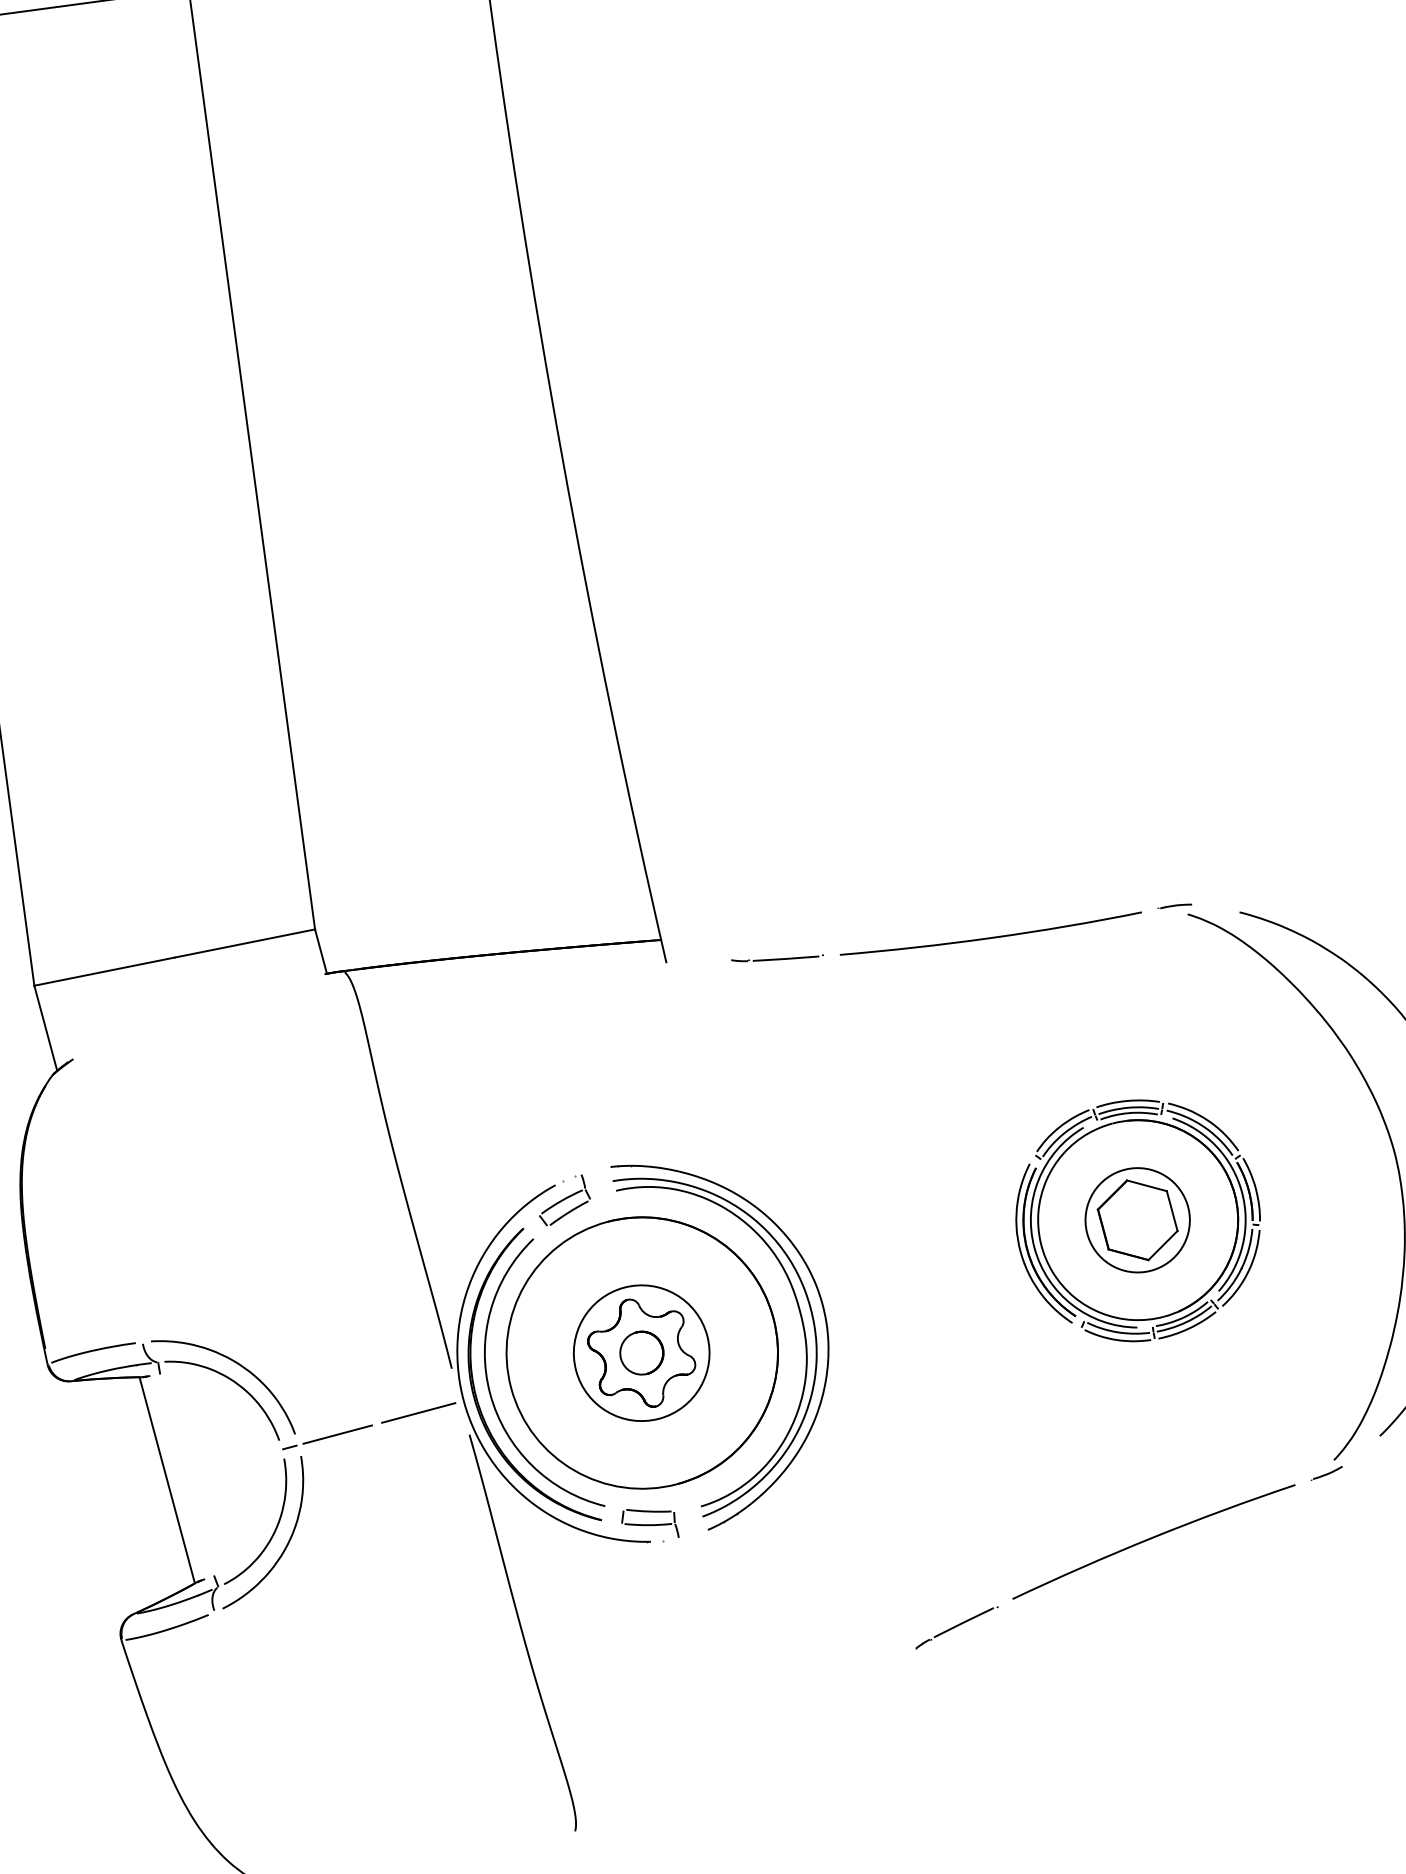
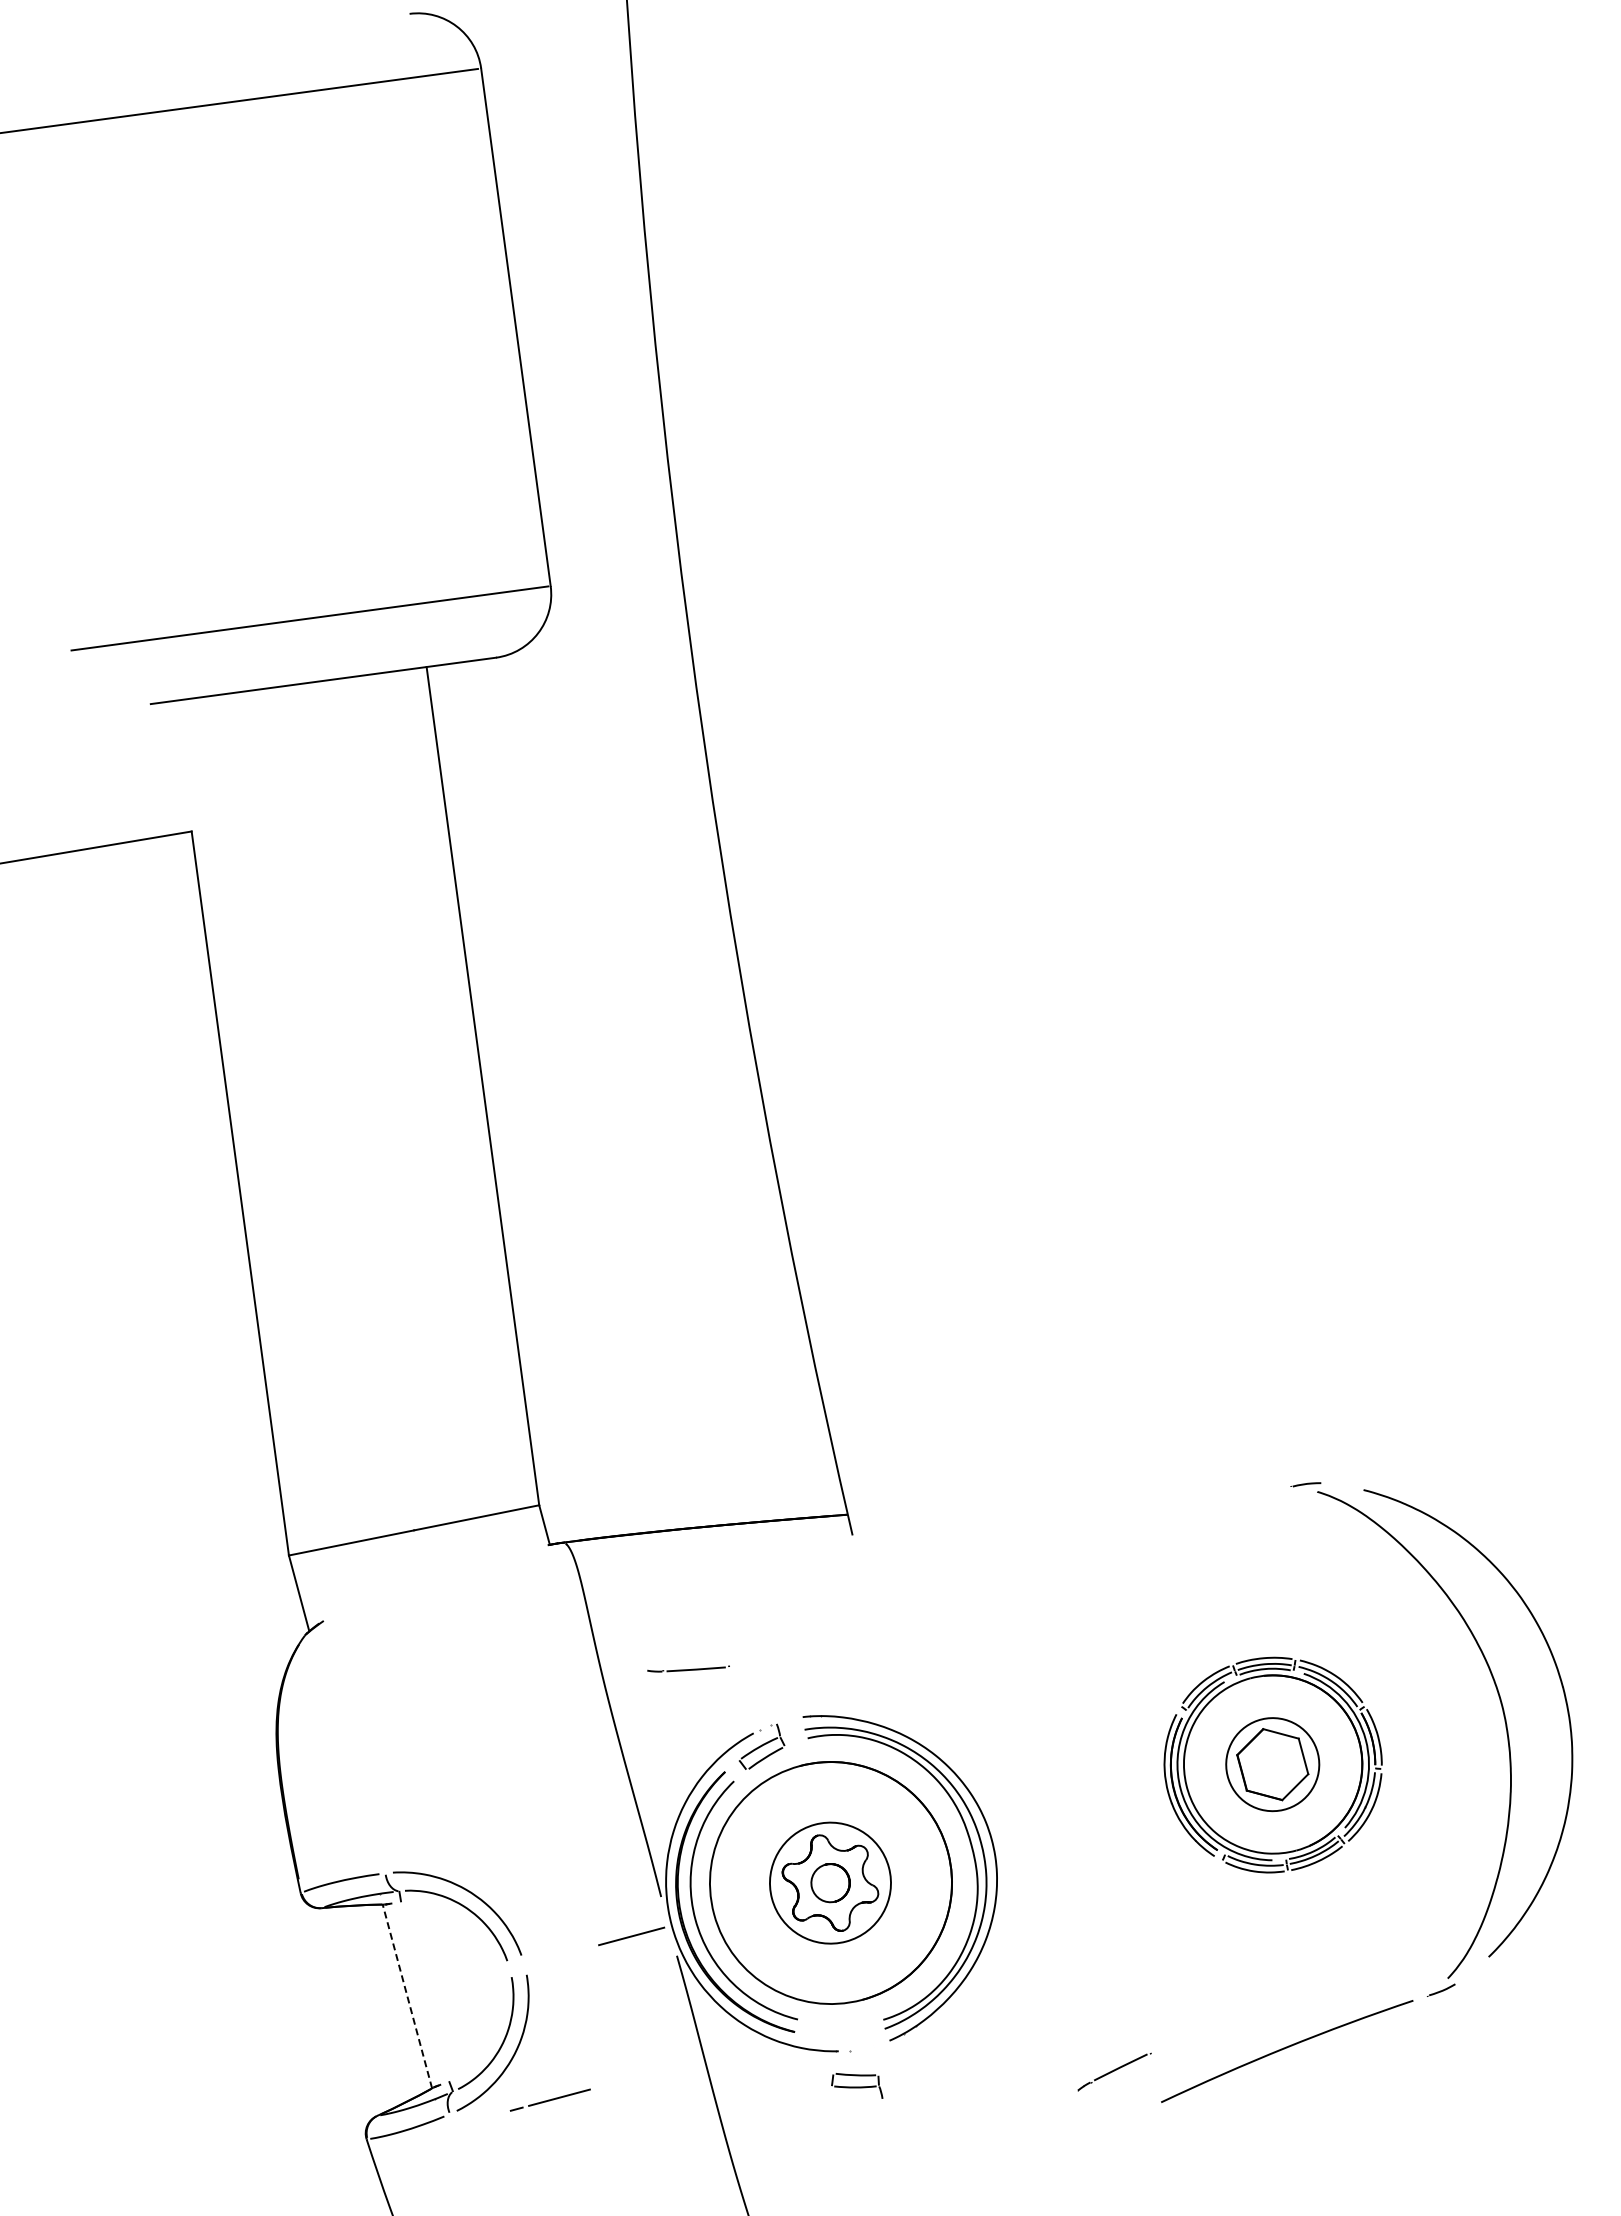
curve: (992, 936) -> (1143, 1511), removed
part: (777, 957) -> (688, 1668), moved
line: (326, 1436) -> (549, 2099), moved
line: (167, 1480) -> (407, 1996), solid -> dashed
part: (650, 1522) -> (857, 2085), moved
part: (956, 1627) -> (1114, 2071), moved

